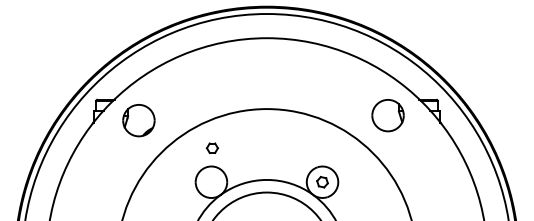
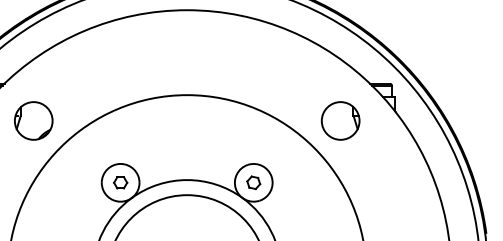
part: (387, 115) -> (339, 120), moved
part: (138, 120) -> (33, 120), moved
part: (211, 147) -> (119, 181), moved

